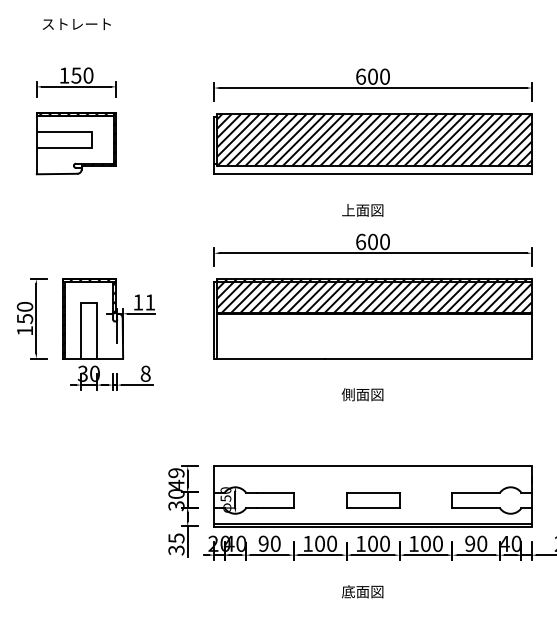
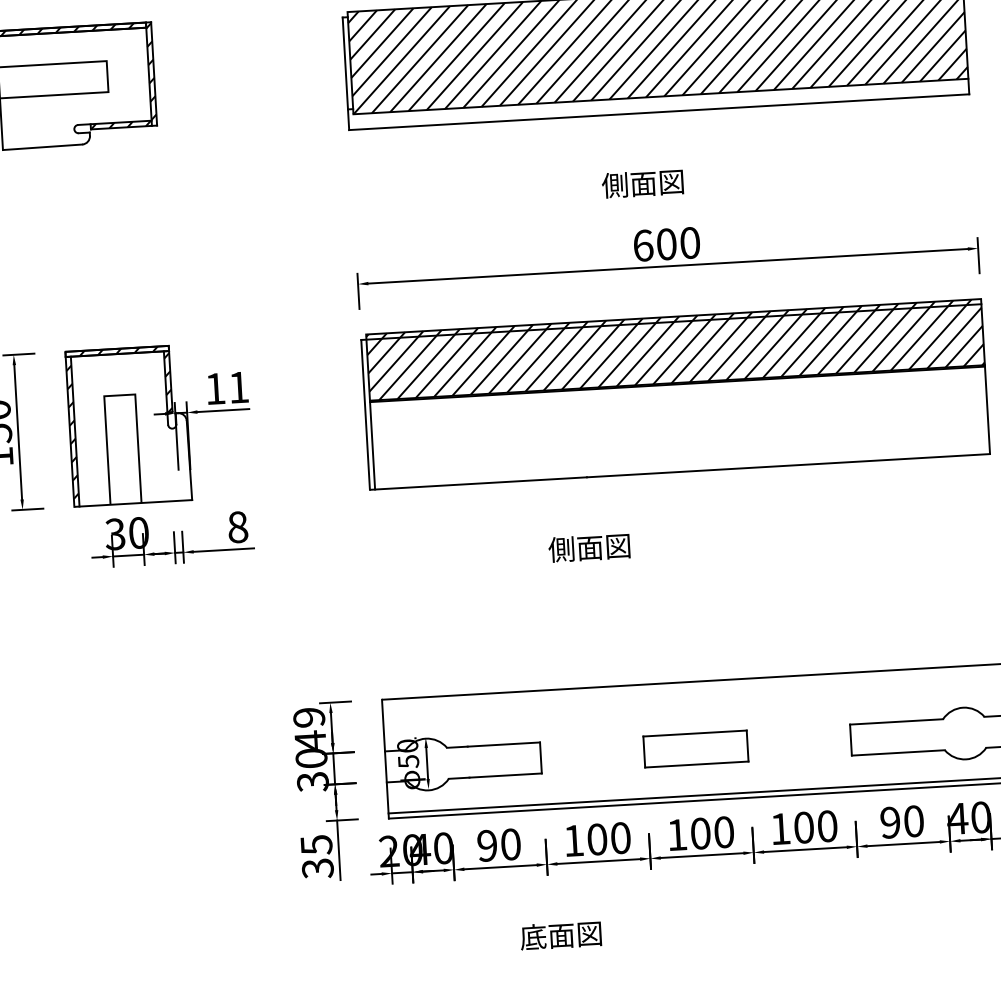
text: (347, 209) -> (613, 183), 上面図 -> 側面図
text: (362, 394) -> (589, 547), moved
text: (362, 591) -> (560, 934), moved

